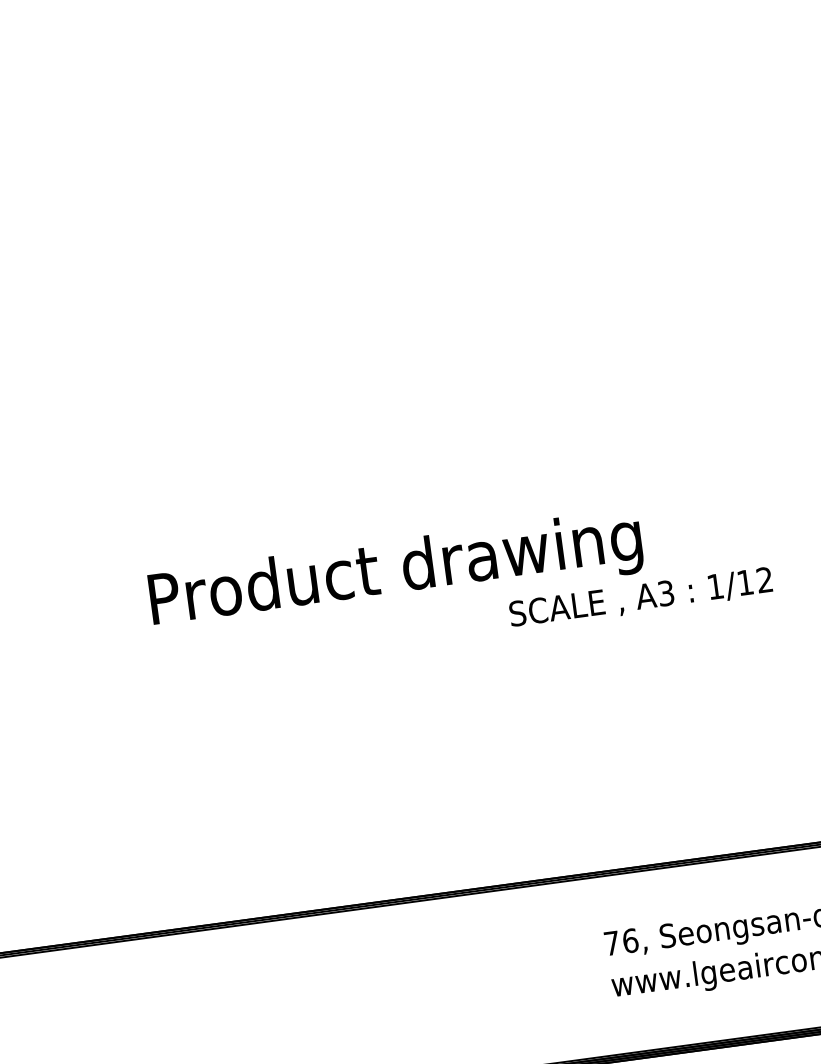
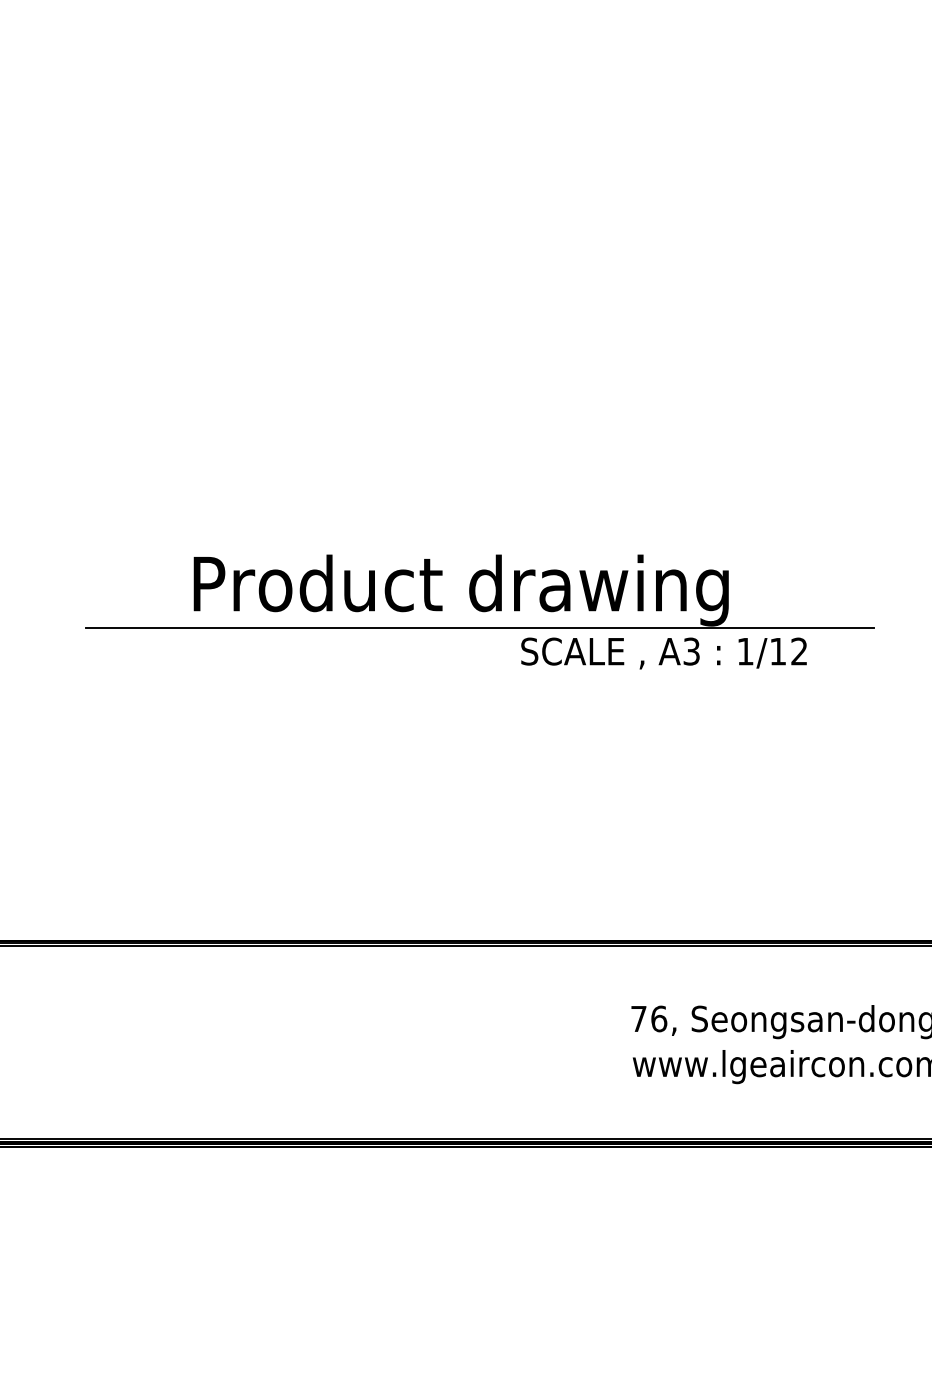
text: (640, 598) -> (663, 653), moved
line: (417, 605) -> (479, 628), added

